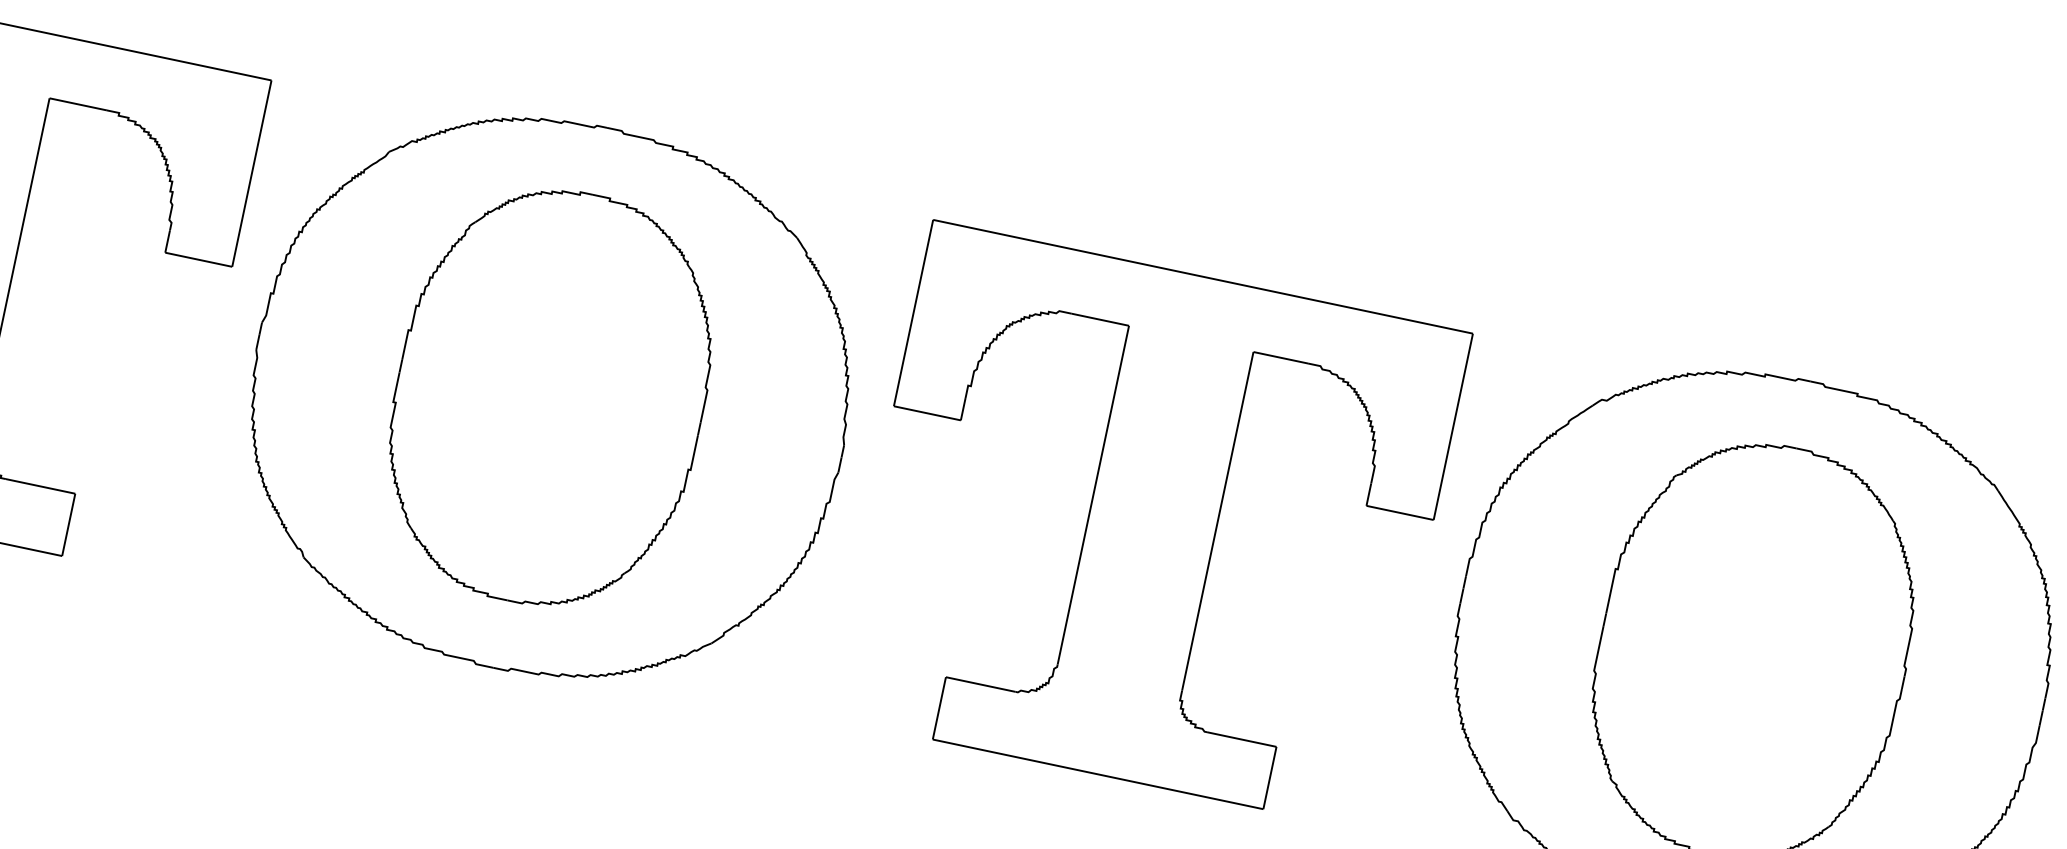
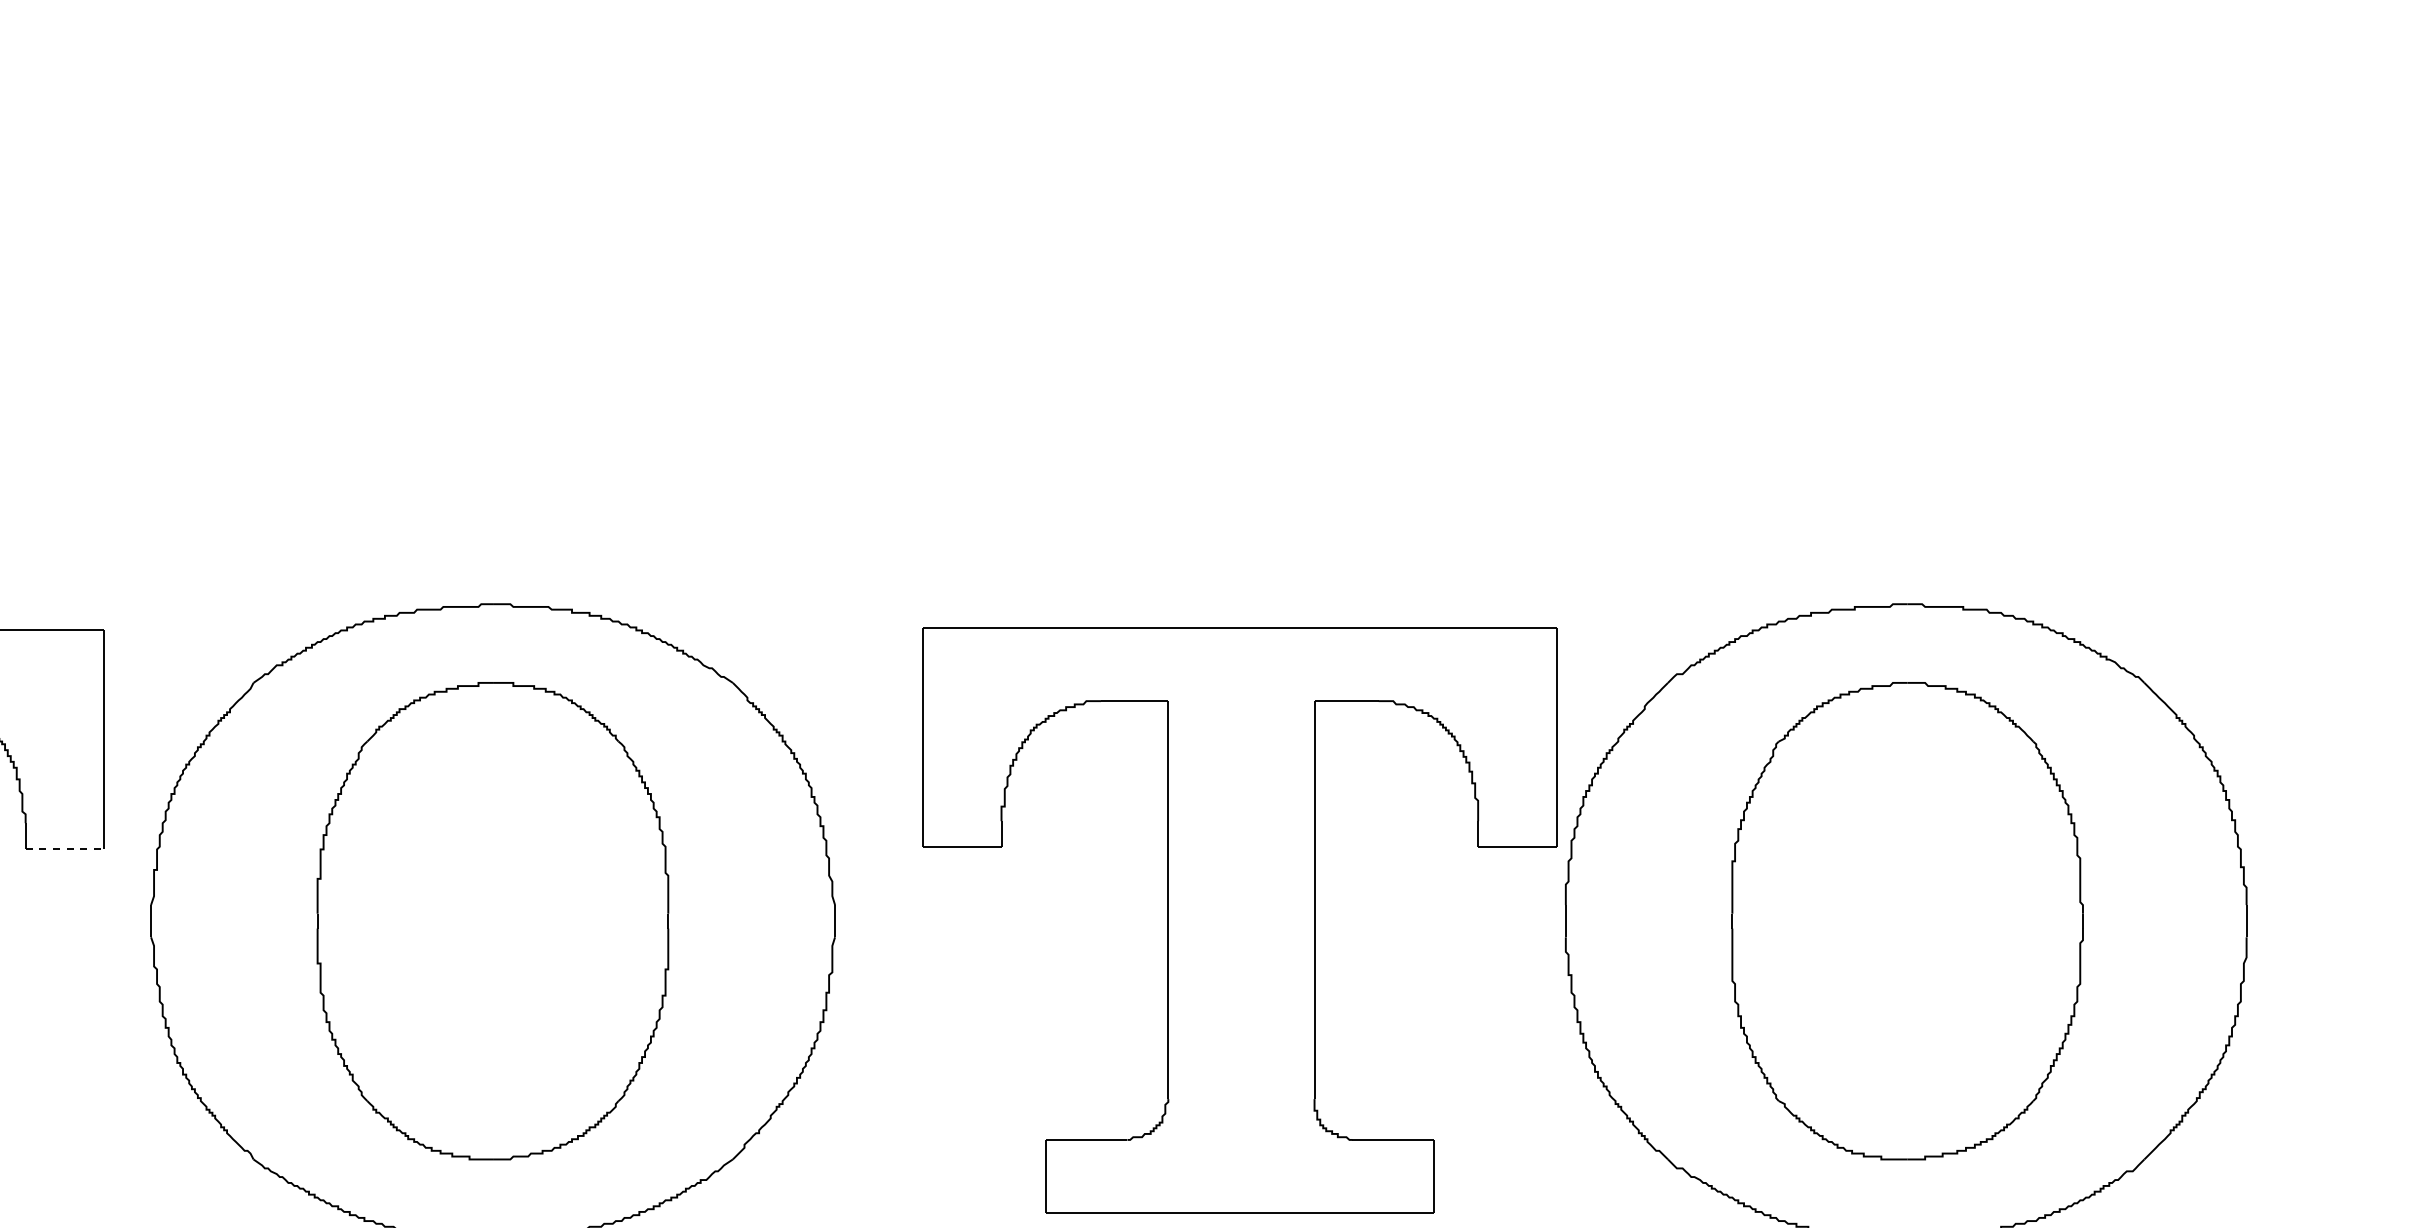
line: (199, 259) -> (65, 849), solid -> dashed
part: (1150, 525) -> (1239, 920), moved

